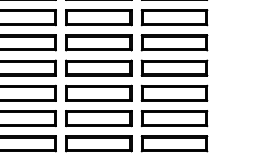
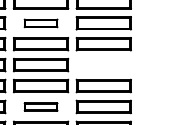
part: (98, 17) -> (40, 23), size x0.6
part: (174, 67) -> (103, 64), removed
part: (98, 118) -> (40, 106), size x0.6

